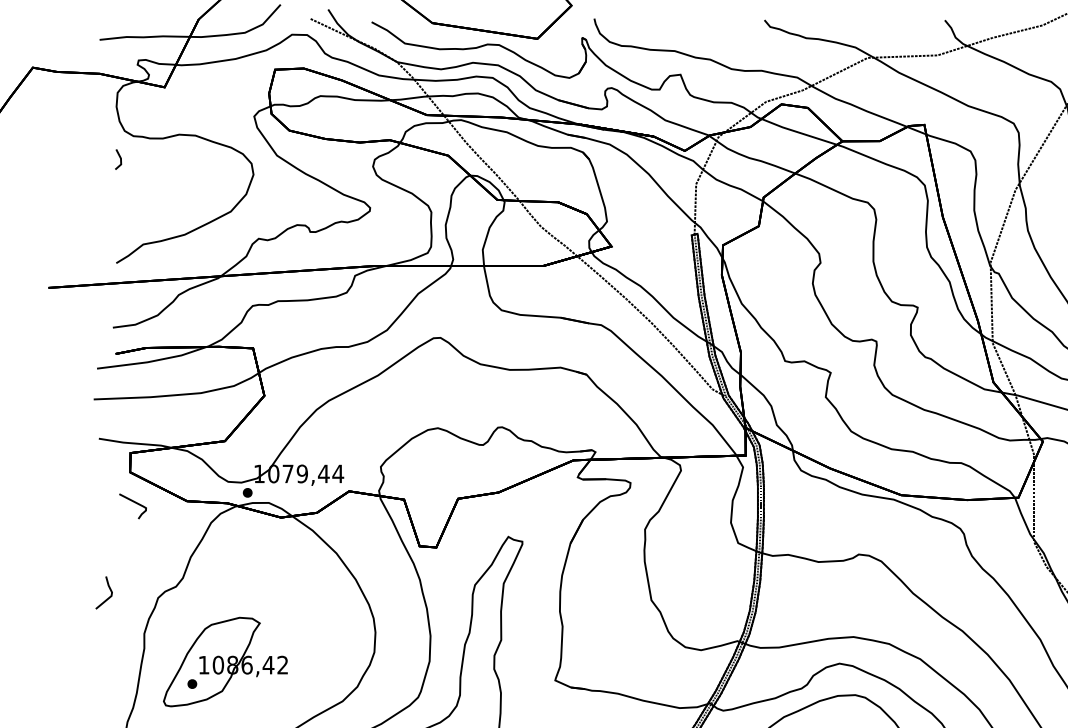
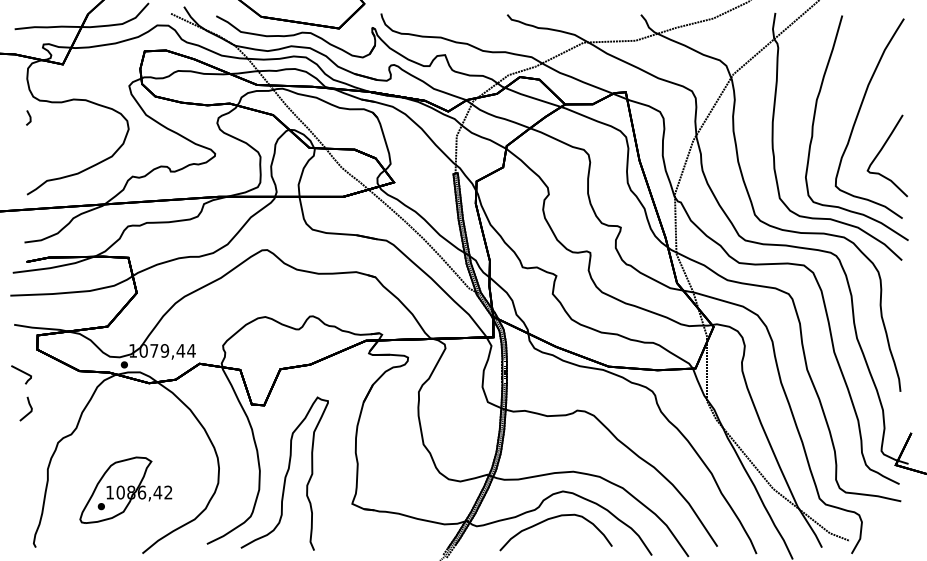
curve: (133, 503) -> (21, 372), moved
line: (108, 589) -> (29, 406), moved
part: (224, 661) -> (125, 489), moved

